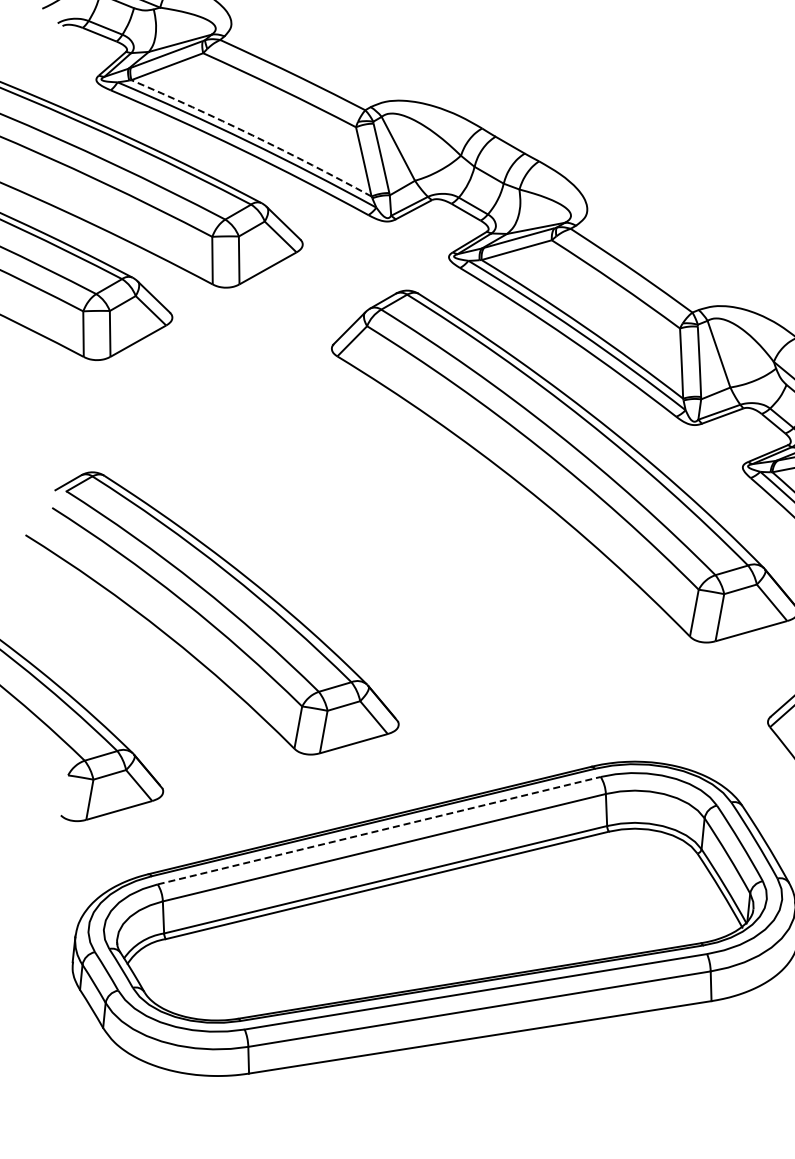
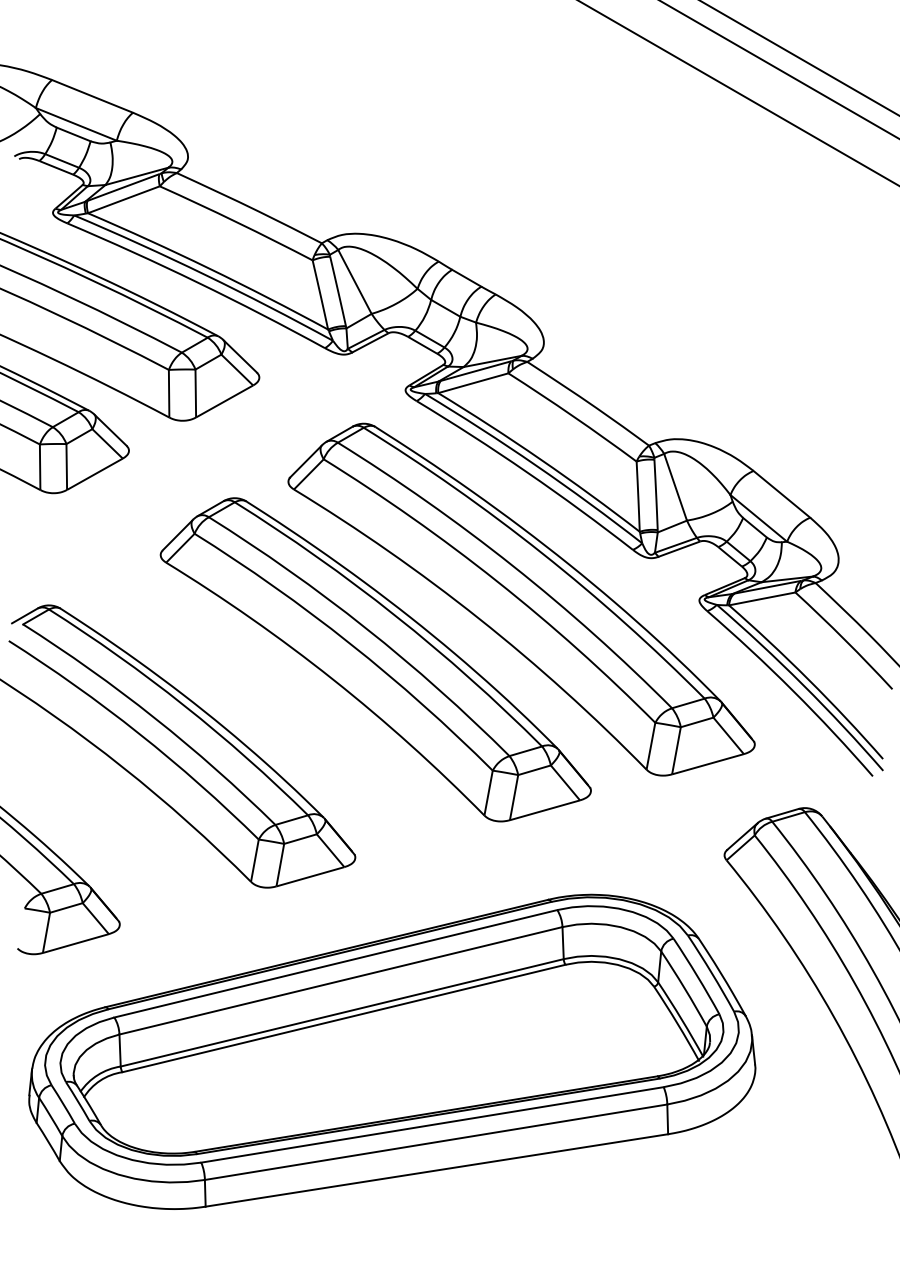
arc: (252, 135) -> (209, 268), dashed -> solid
part: (418, 526) -> (375, 659), added
line: (378, 830) -> (335, 963), dashed -> solid

